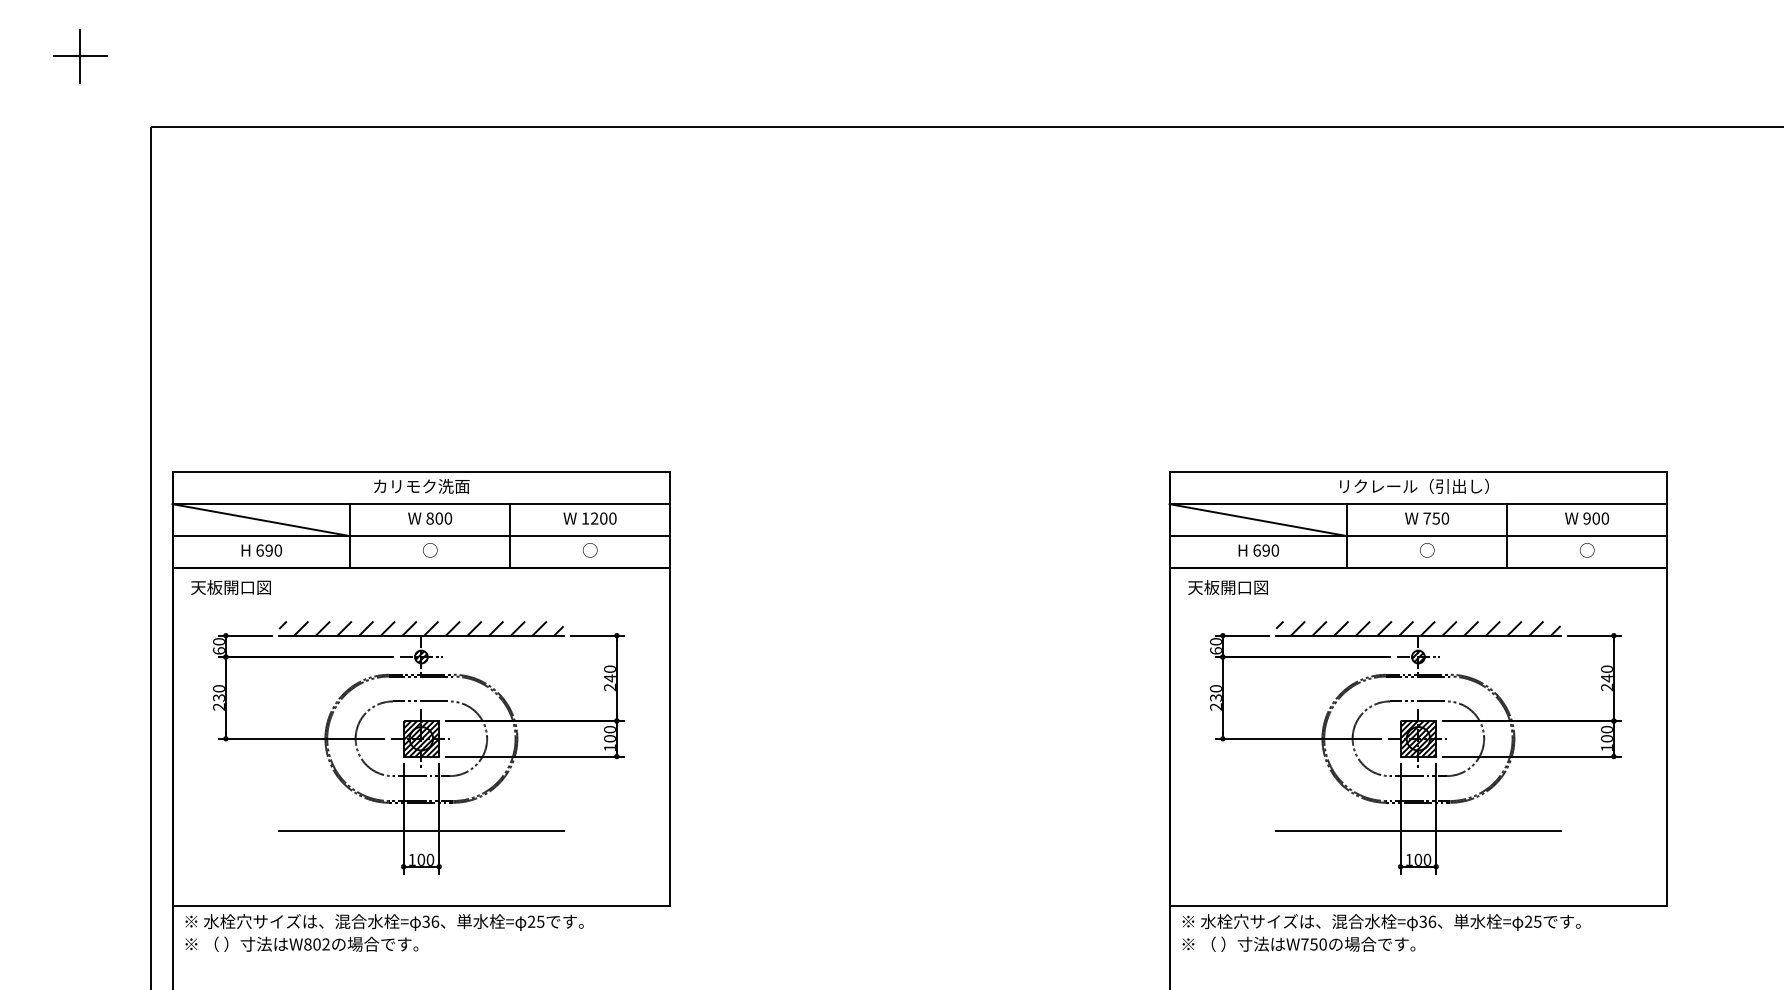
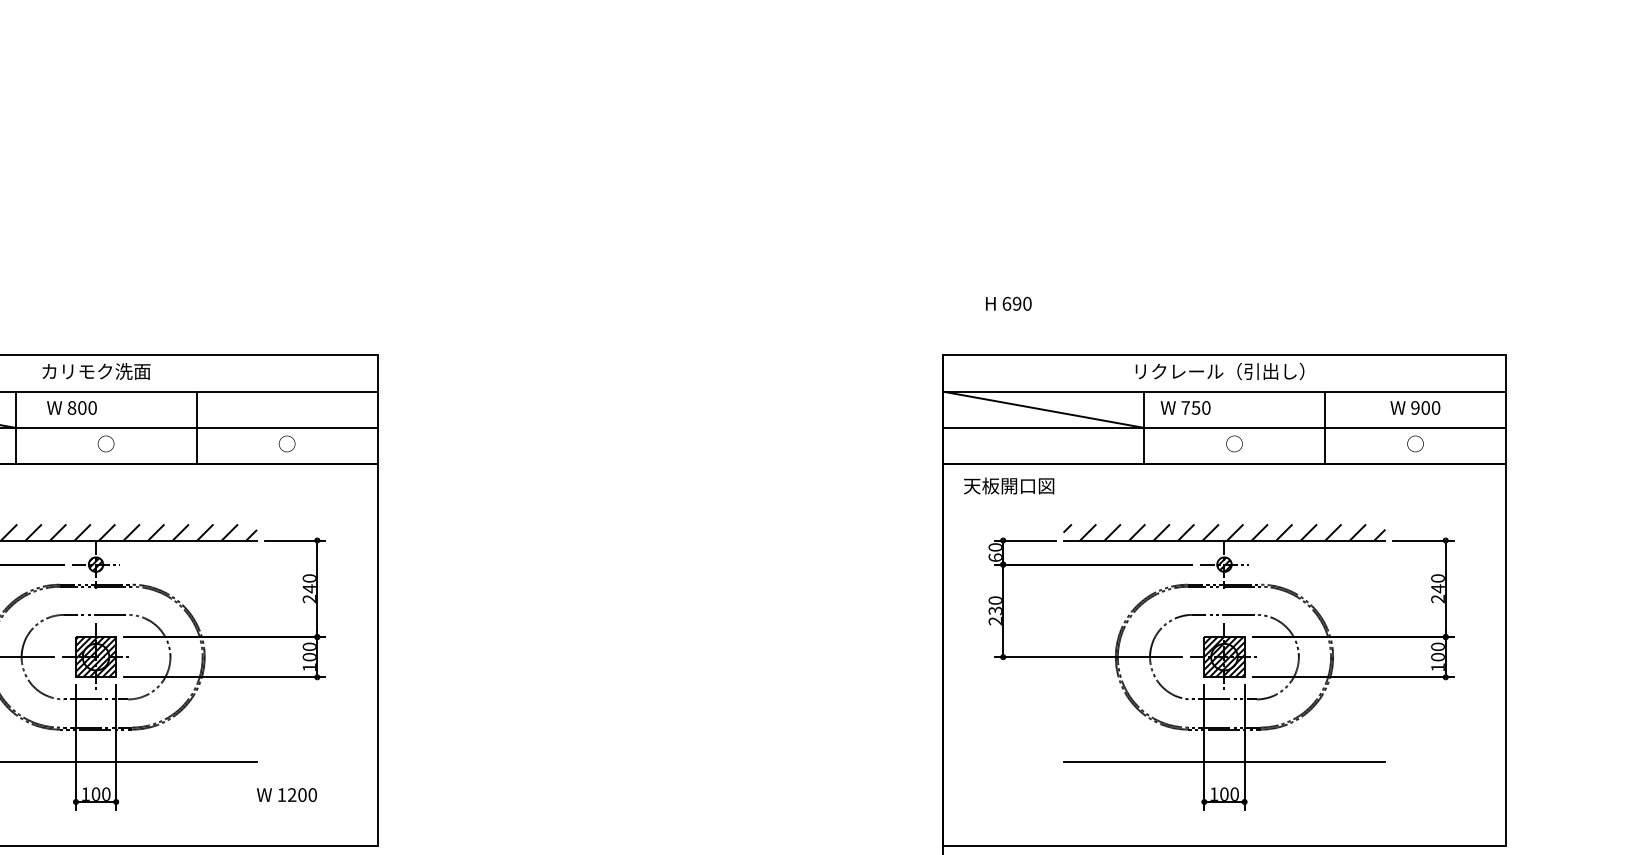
text: (430, 518) -> (72, 407), moved
text: (589, 518) -> (286, 794), moved
text: (1427, 518) -> (1186, 407), moved
text: (1258, 550) -> (1008, 303), moved

